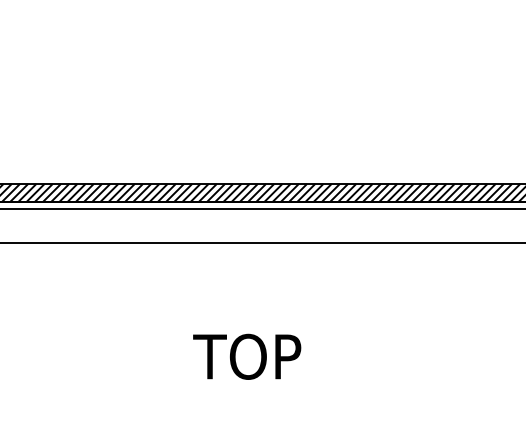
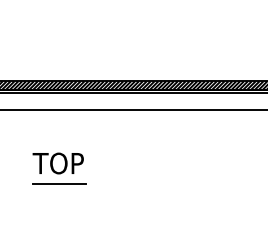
text: (245, 356) -> (57, 163), moved
line: (131, 401) -> (59, 184), added

